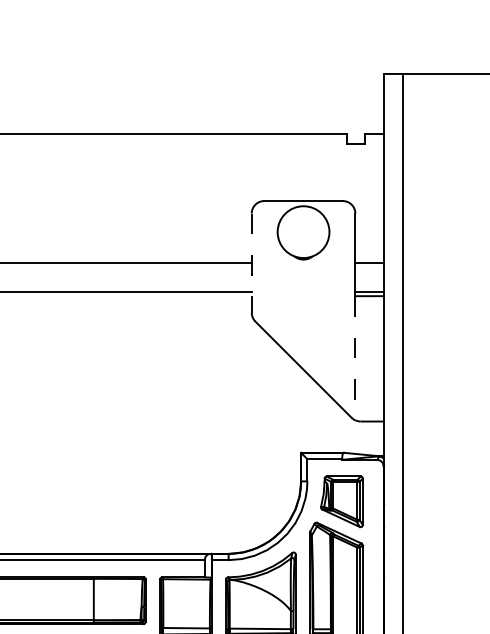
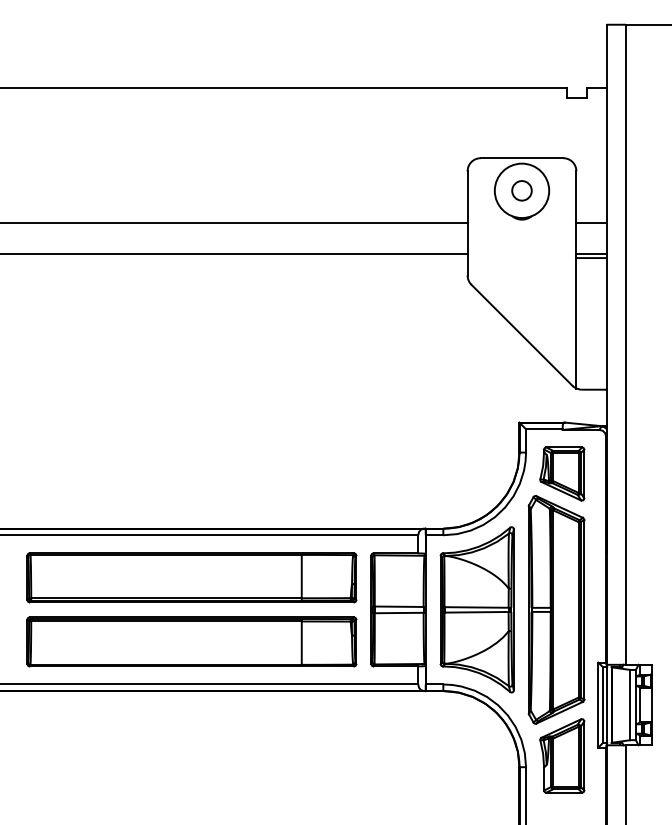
circle: (303, 231) -> (521, 190), added
line: (251, 263) -> (467, 223), dashed -> solid
line: (355, 358) -> (576, 323), dashed -> solid

